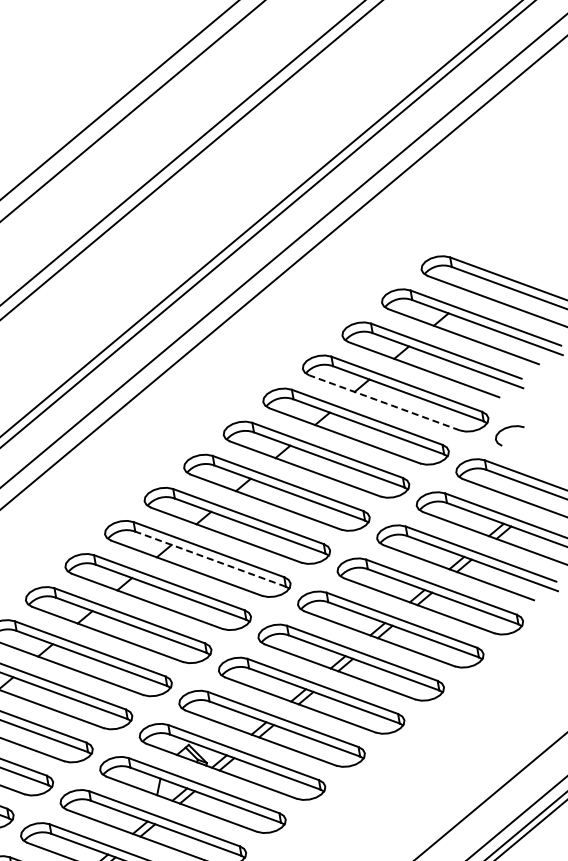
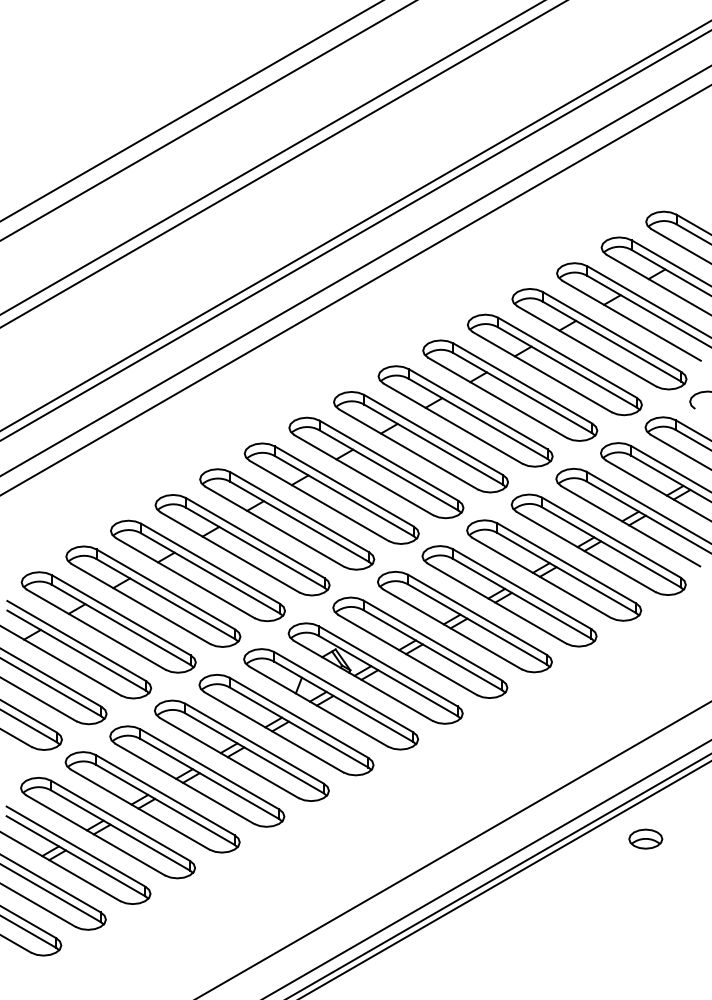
line: (384, 402) -> (586, 346), dashed -> solid
line: (210, 559) -> (388, 470), dashed -> solid

